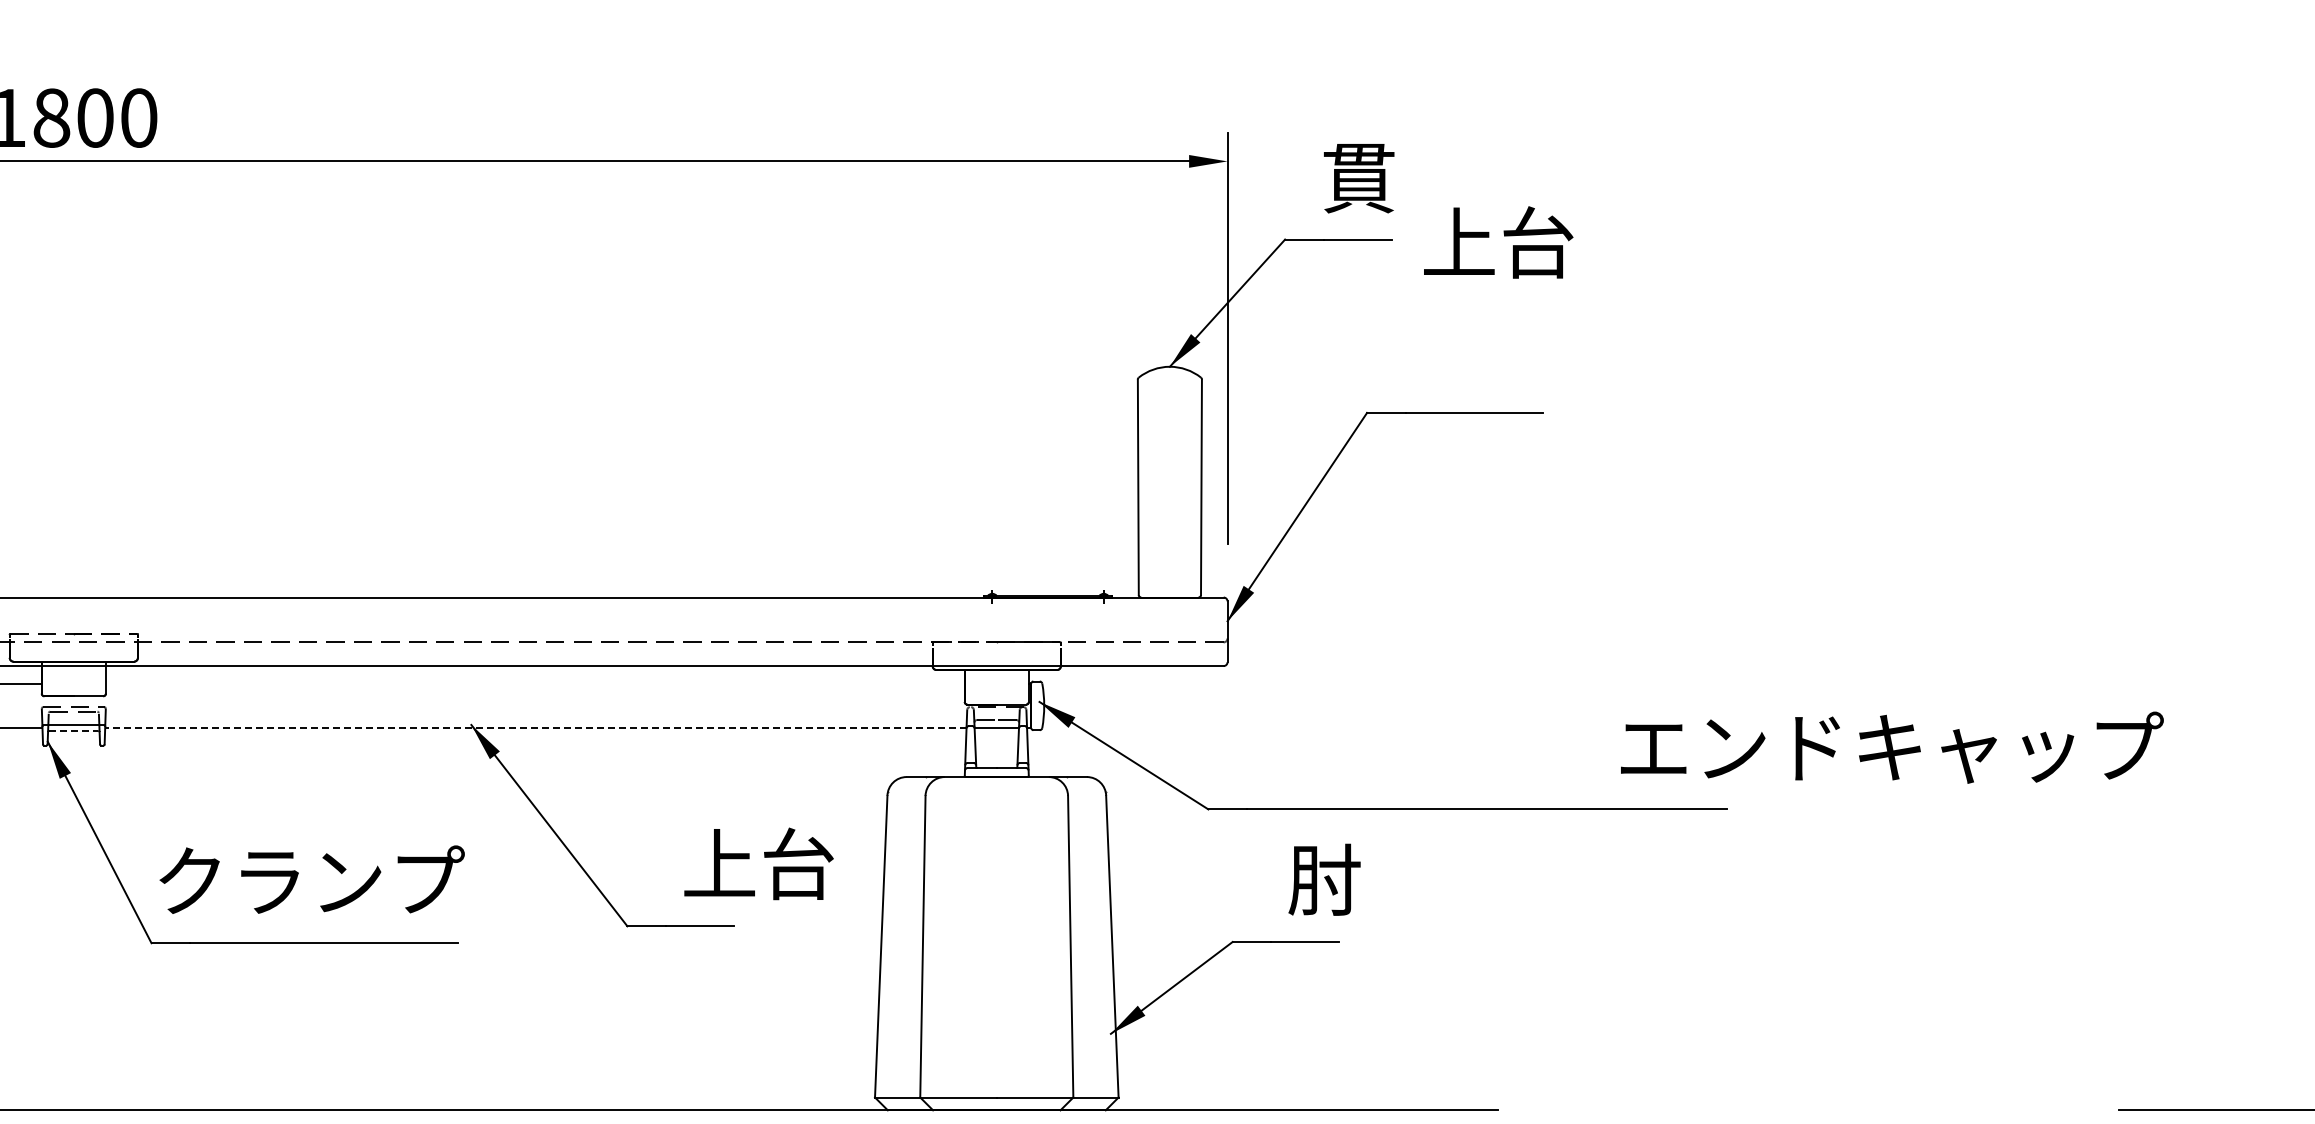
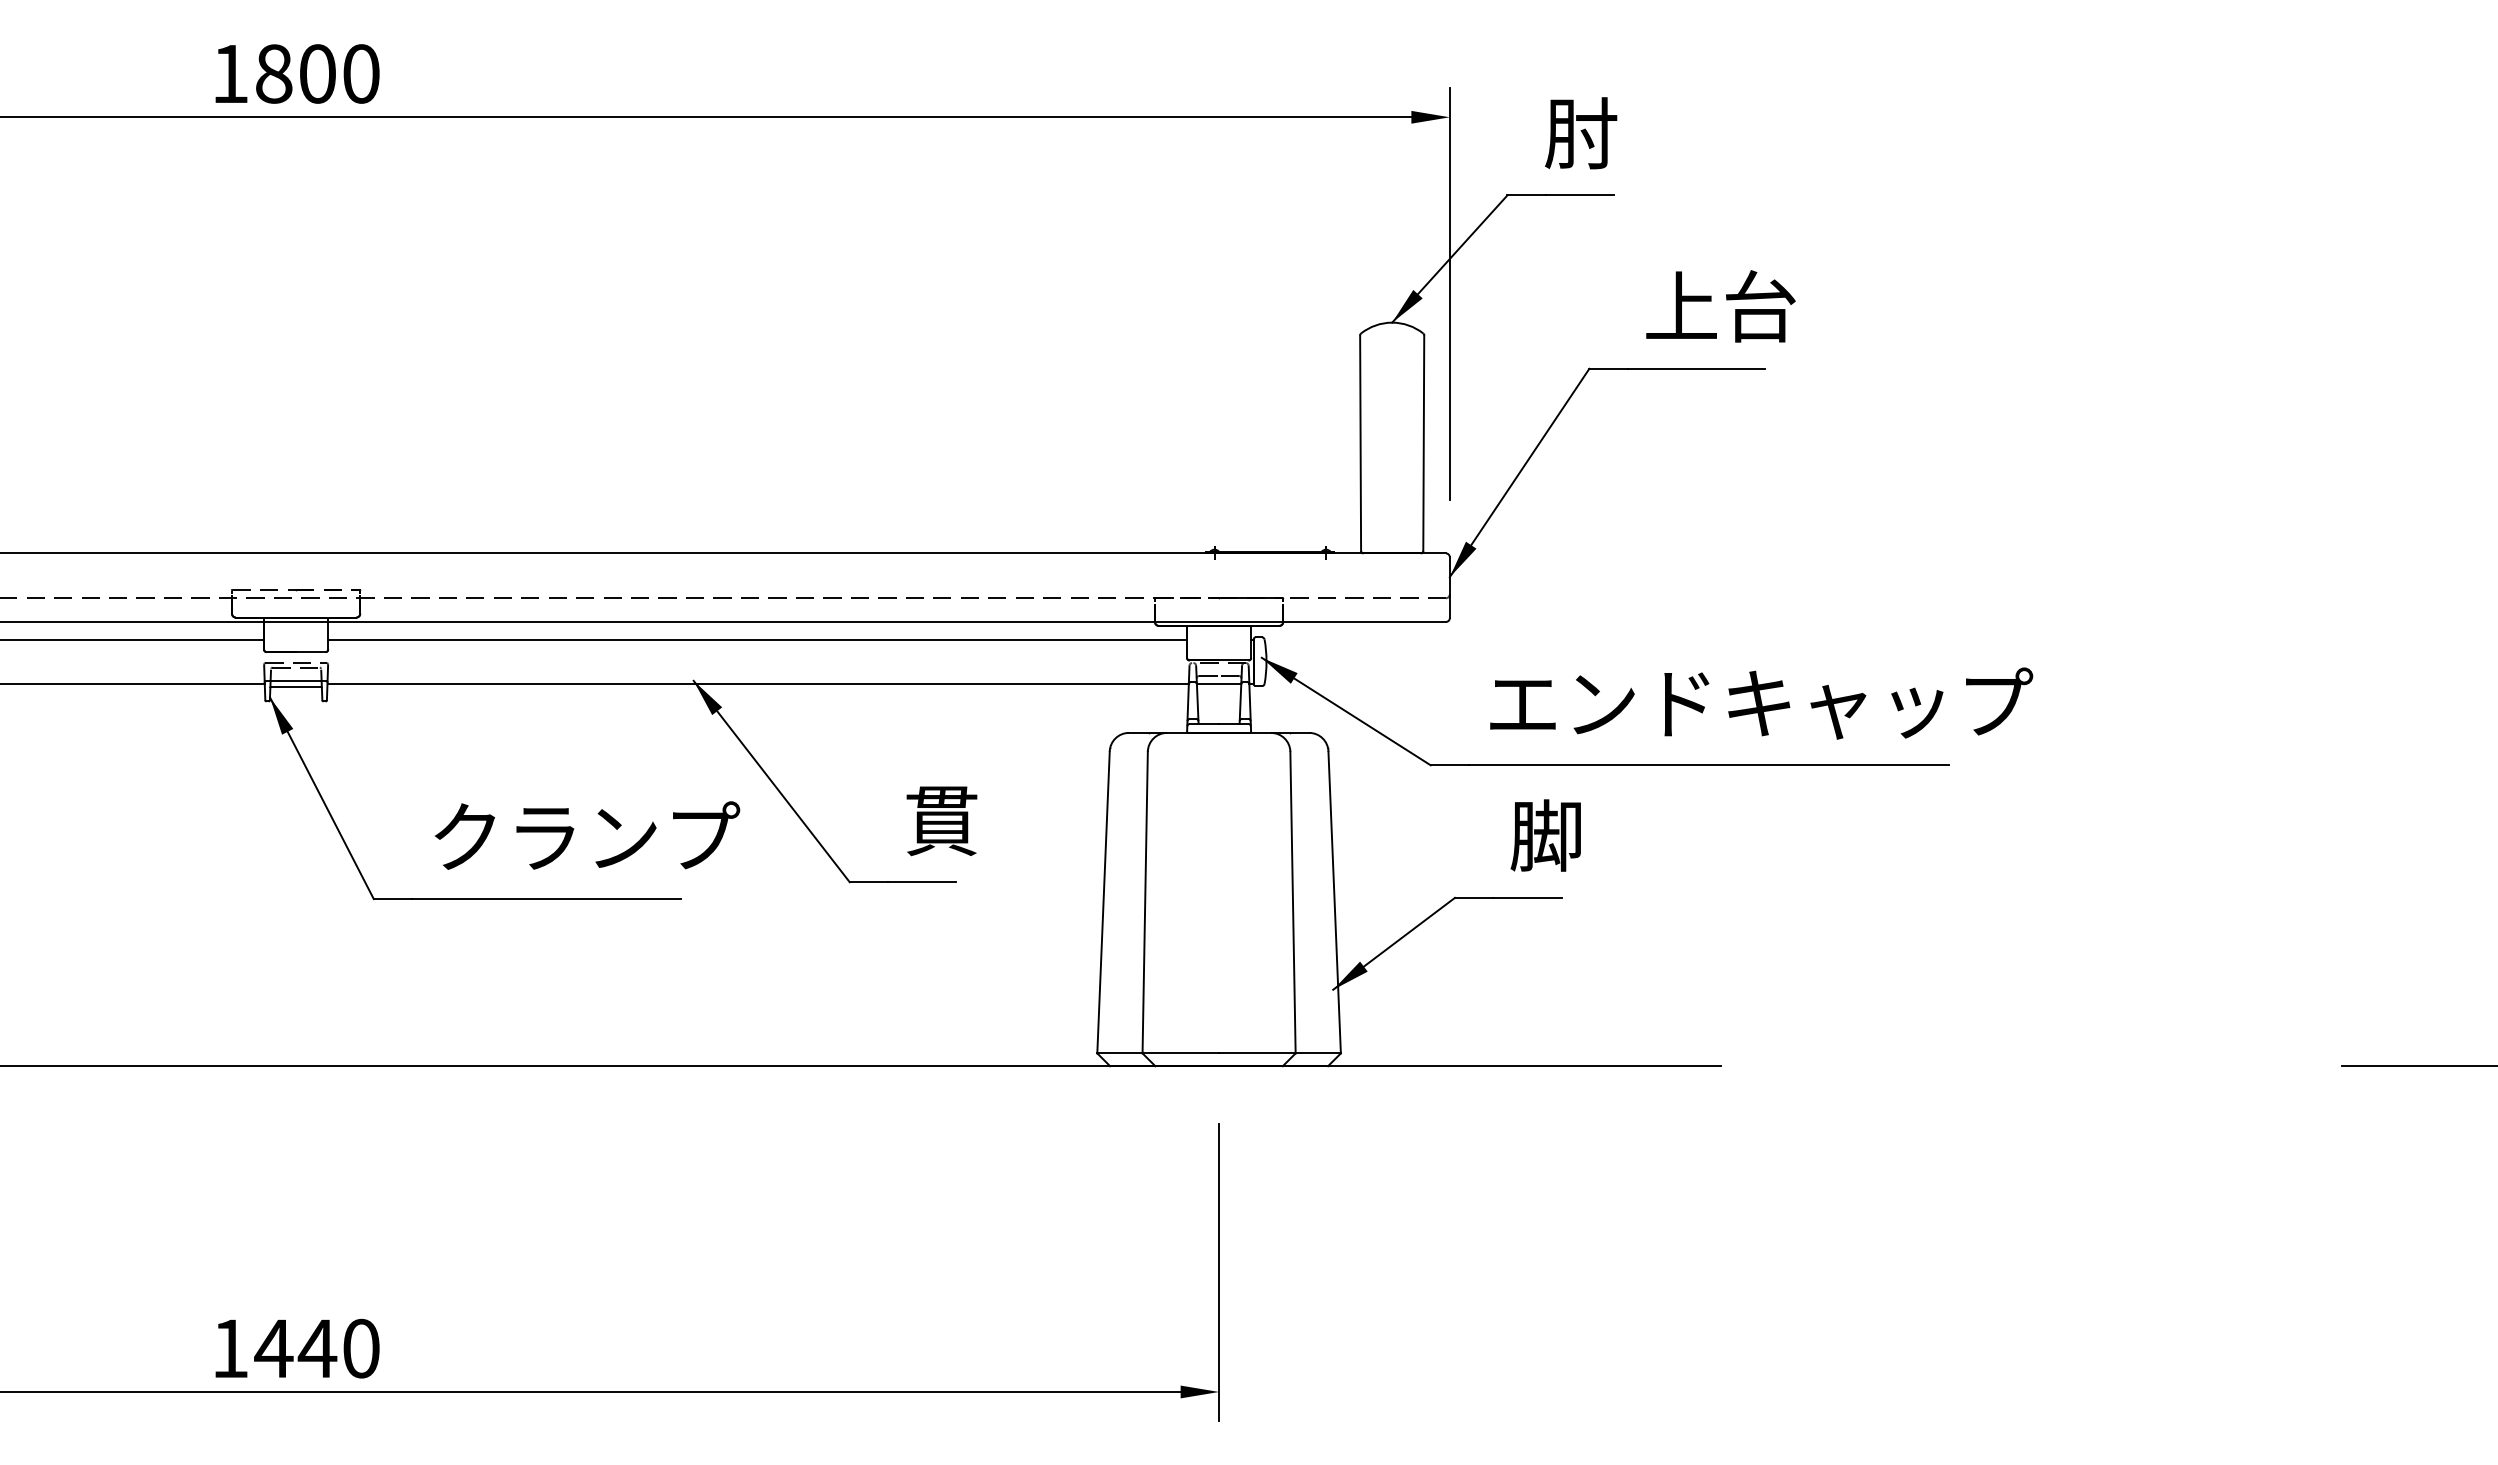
text: (1359, 177) -> (1581, 133), 貫 -> 肘
text: (1498, 242) -> (1720, 306), moved
line: (535, 683) -> (757, 639), added
line: (536, 727) -> (758, 683), dashed -> solid
line: (74, 730) -> (296, 686), dashed -> solid
text: (1892, 747) -> (1761, 703), moved
text: (759, 863) -> (981, 819), 上台 -> 貫
text: (312, 879) -> (587, 835), moved
text: (1324, 879) -> (1546, 835), 肘 -> 脚

